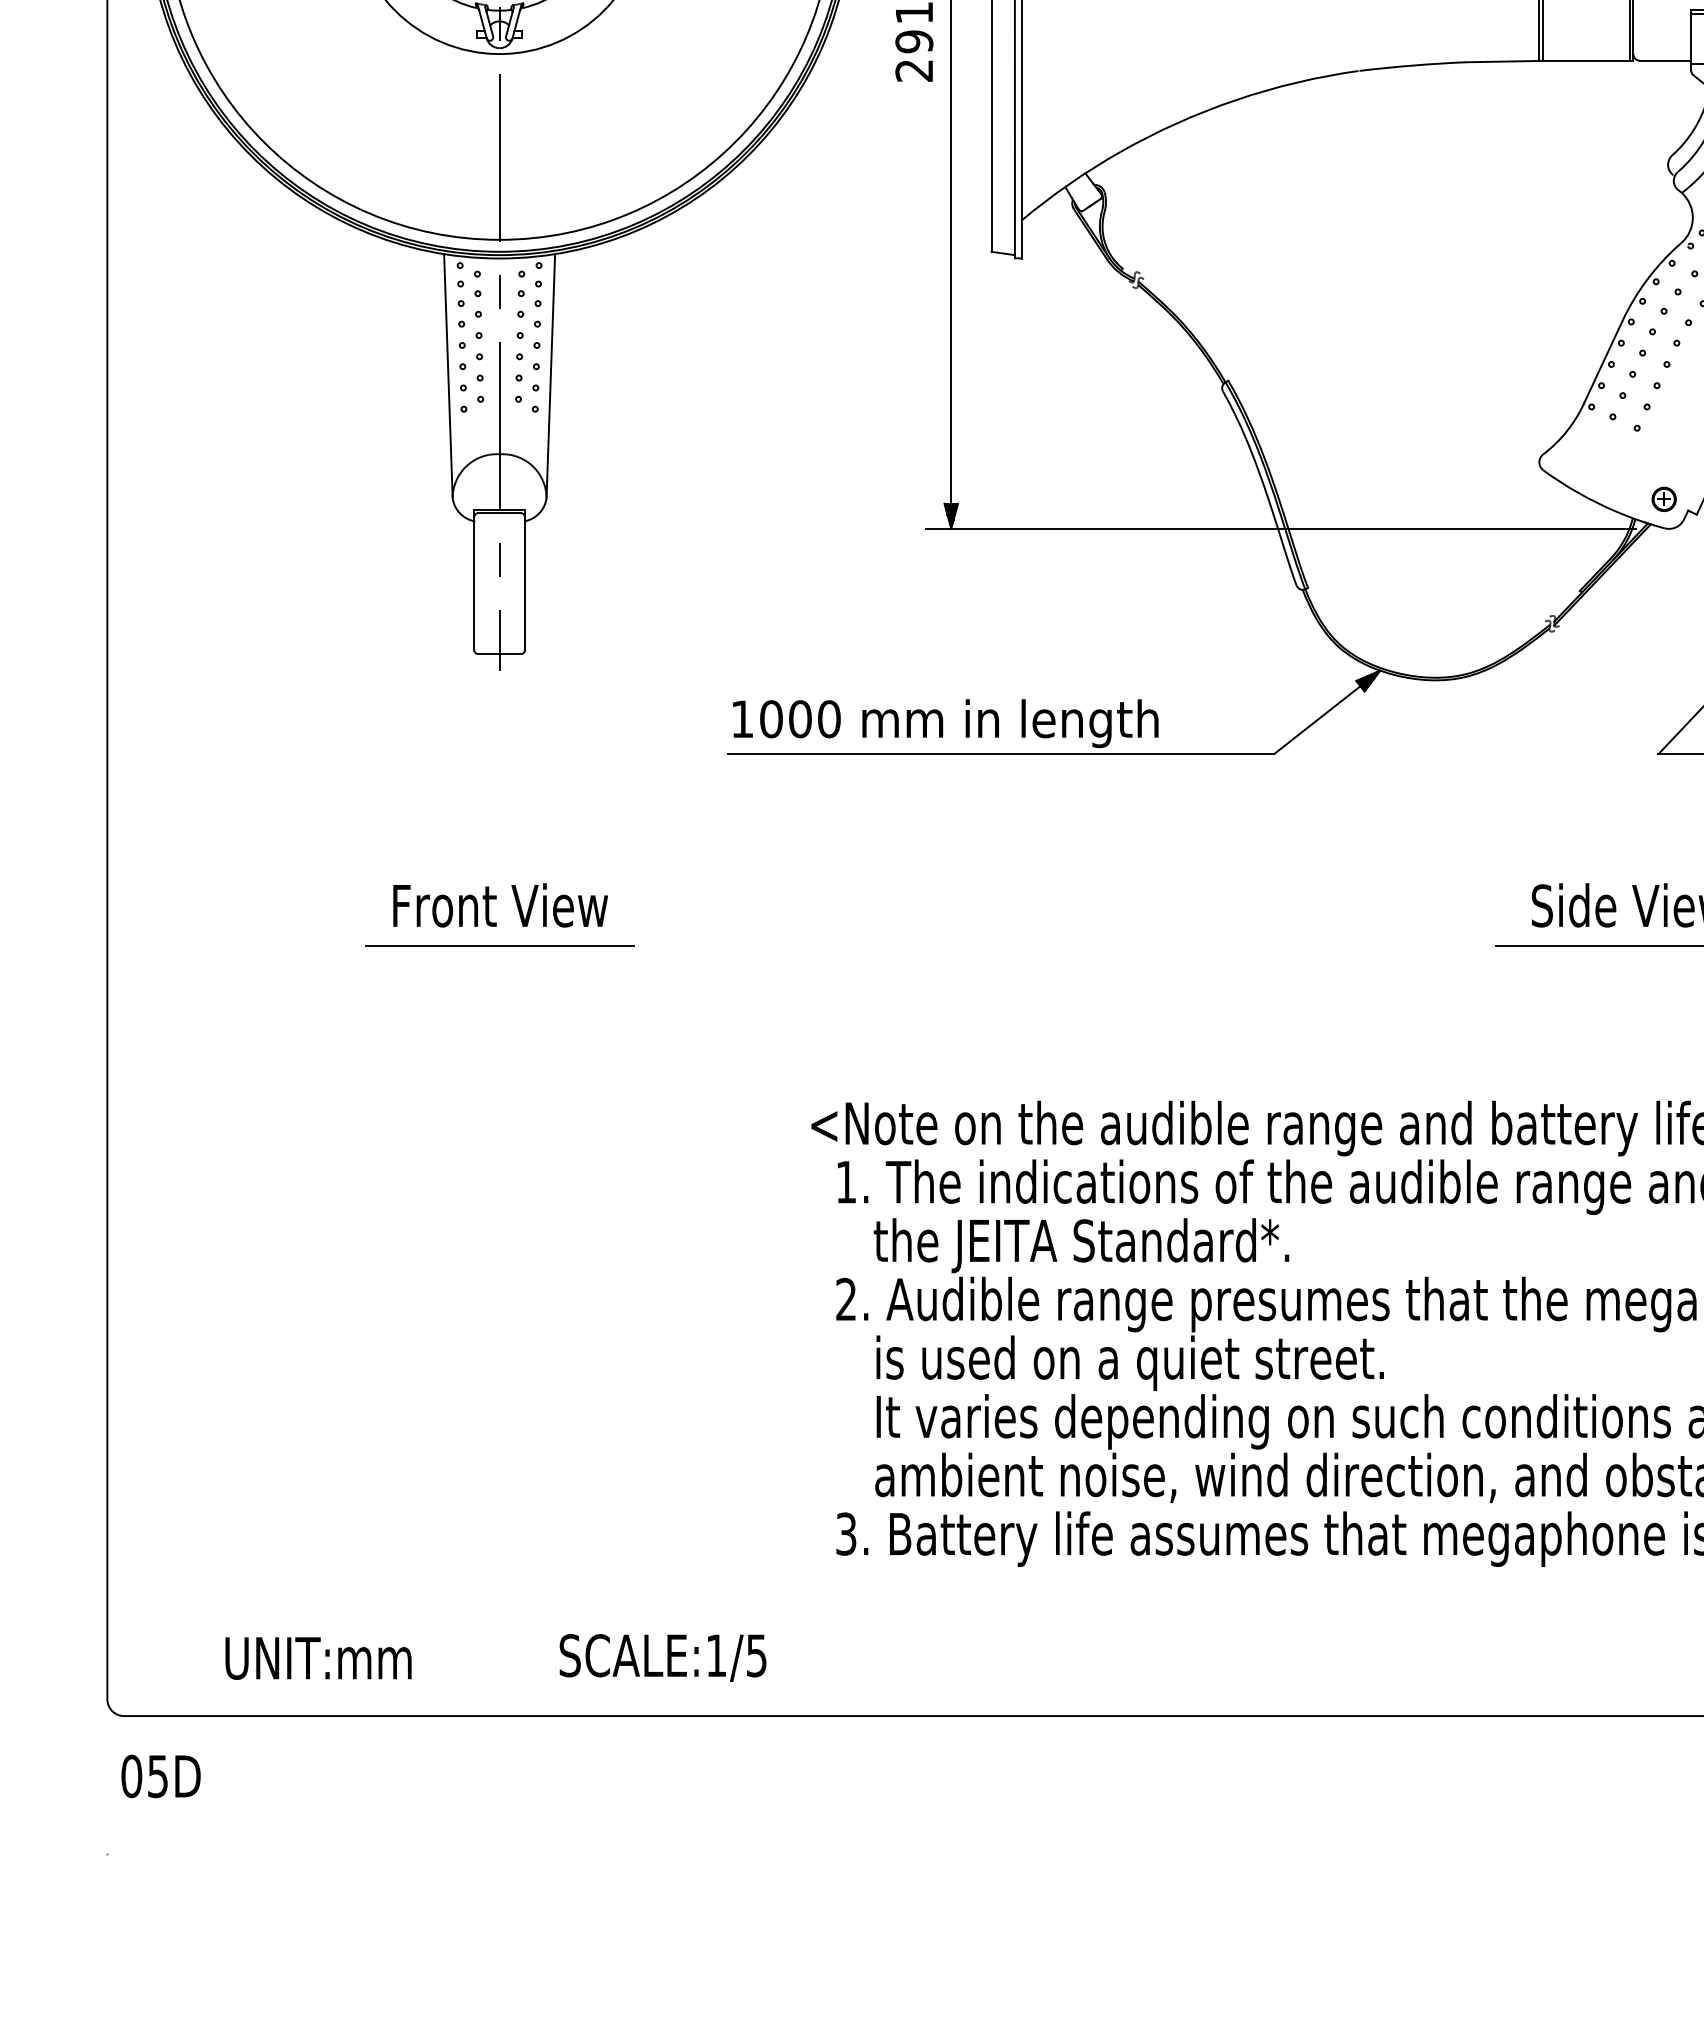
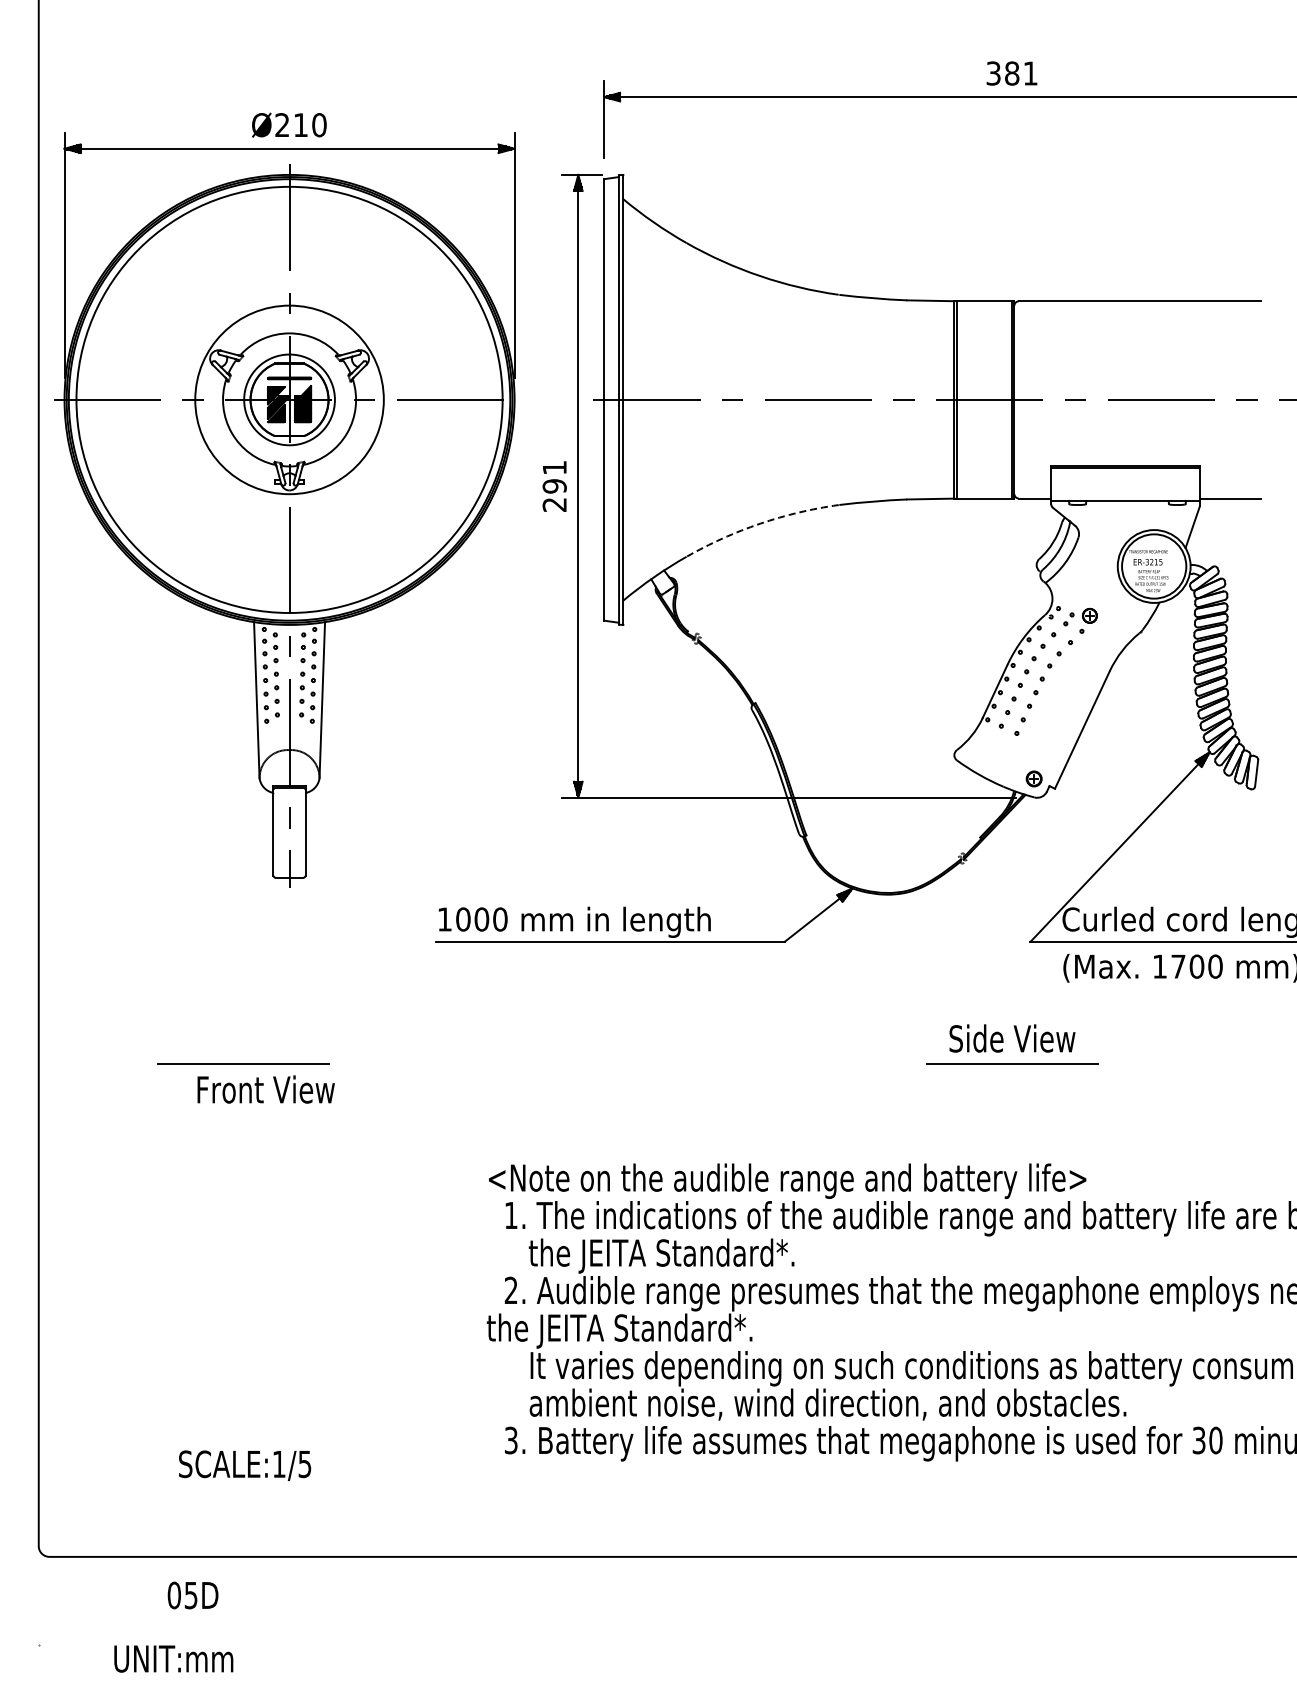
arc: (1236, 99) -> (760, 523), solid -> dashed
text: (499, 905) -> (265, 1089), moved
line: (499, 944) -> (243, 1063), moved
text: (1095, 1362) -> (670, 1330), is used on a quiet street. -> the JEITA Standard*.
text: (318, 1657) -> (173, 1658), moved
text: (663, 1657) -> (245, 1465), moved
text: (160, 1776) -> (192, 1595), moved

